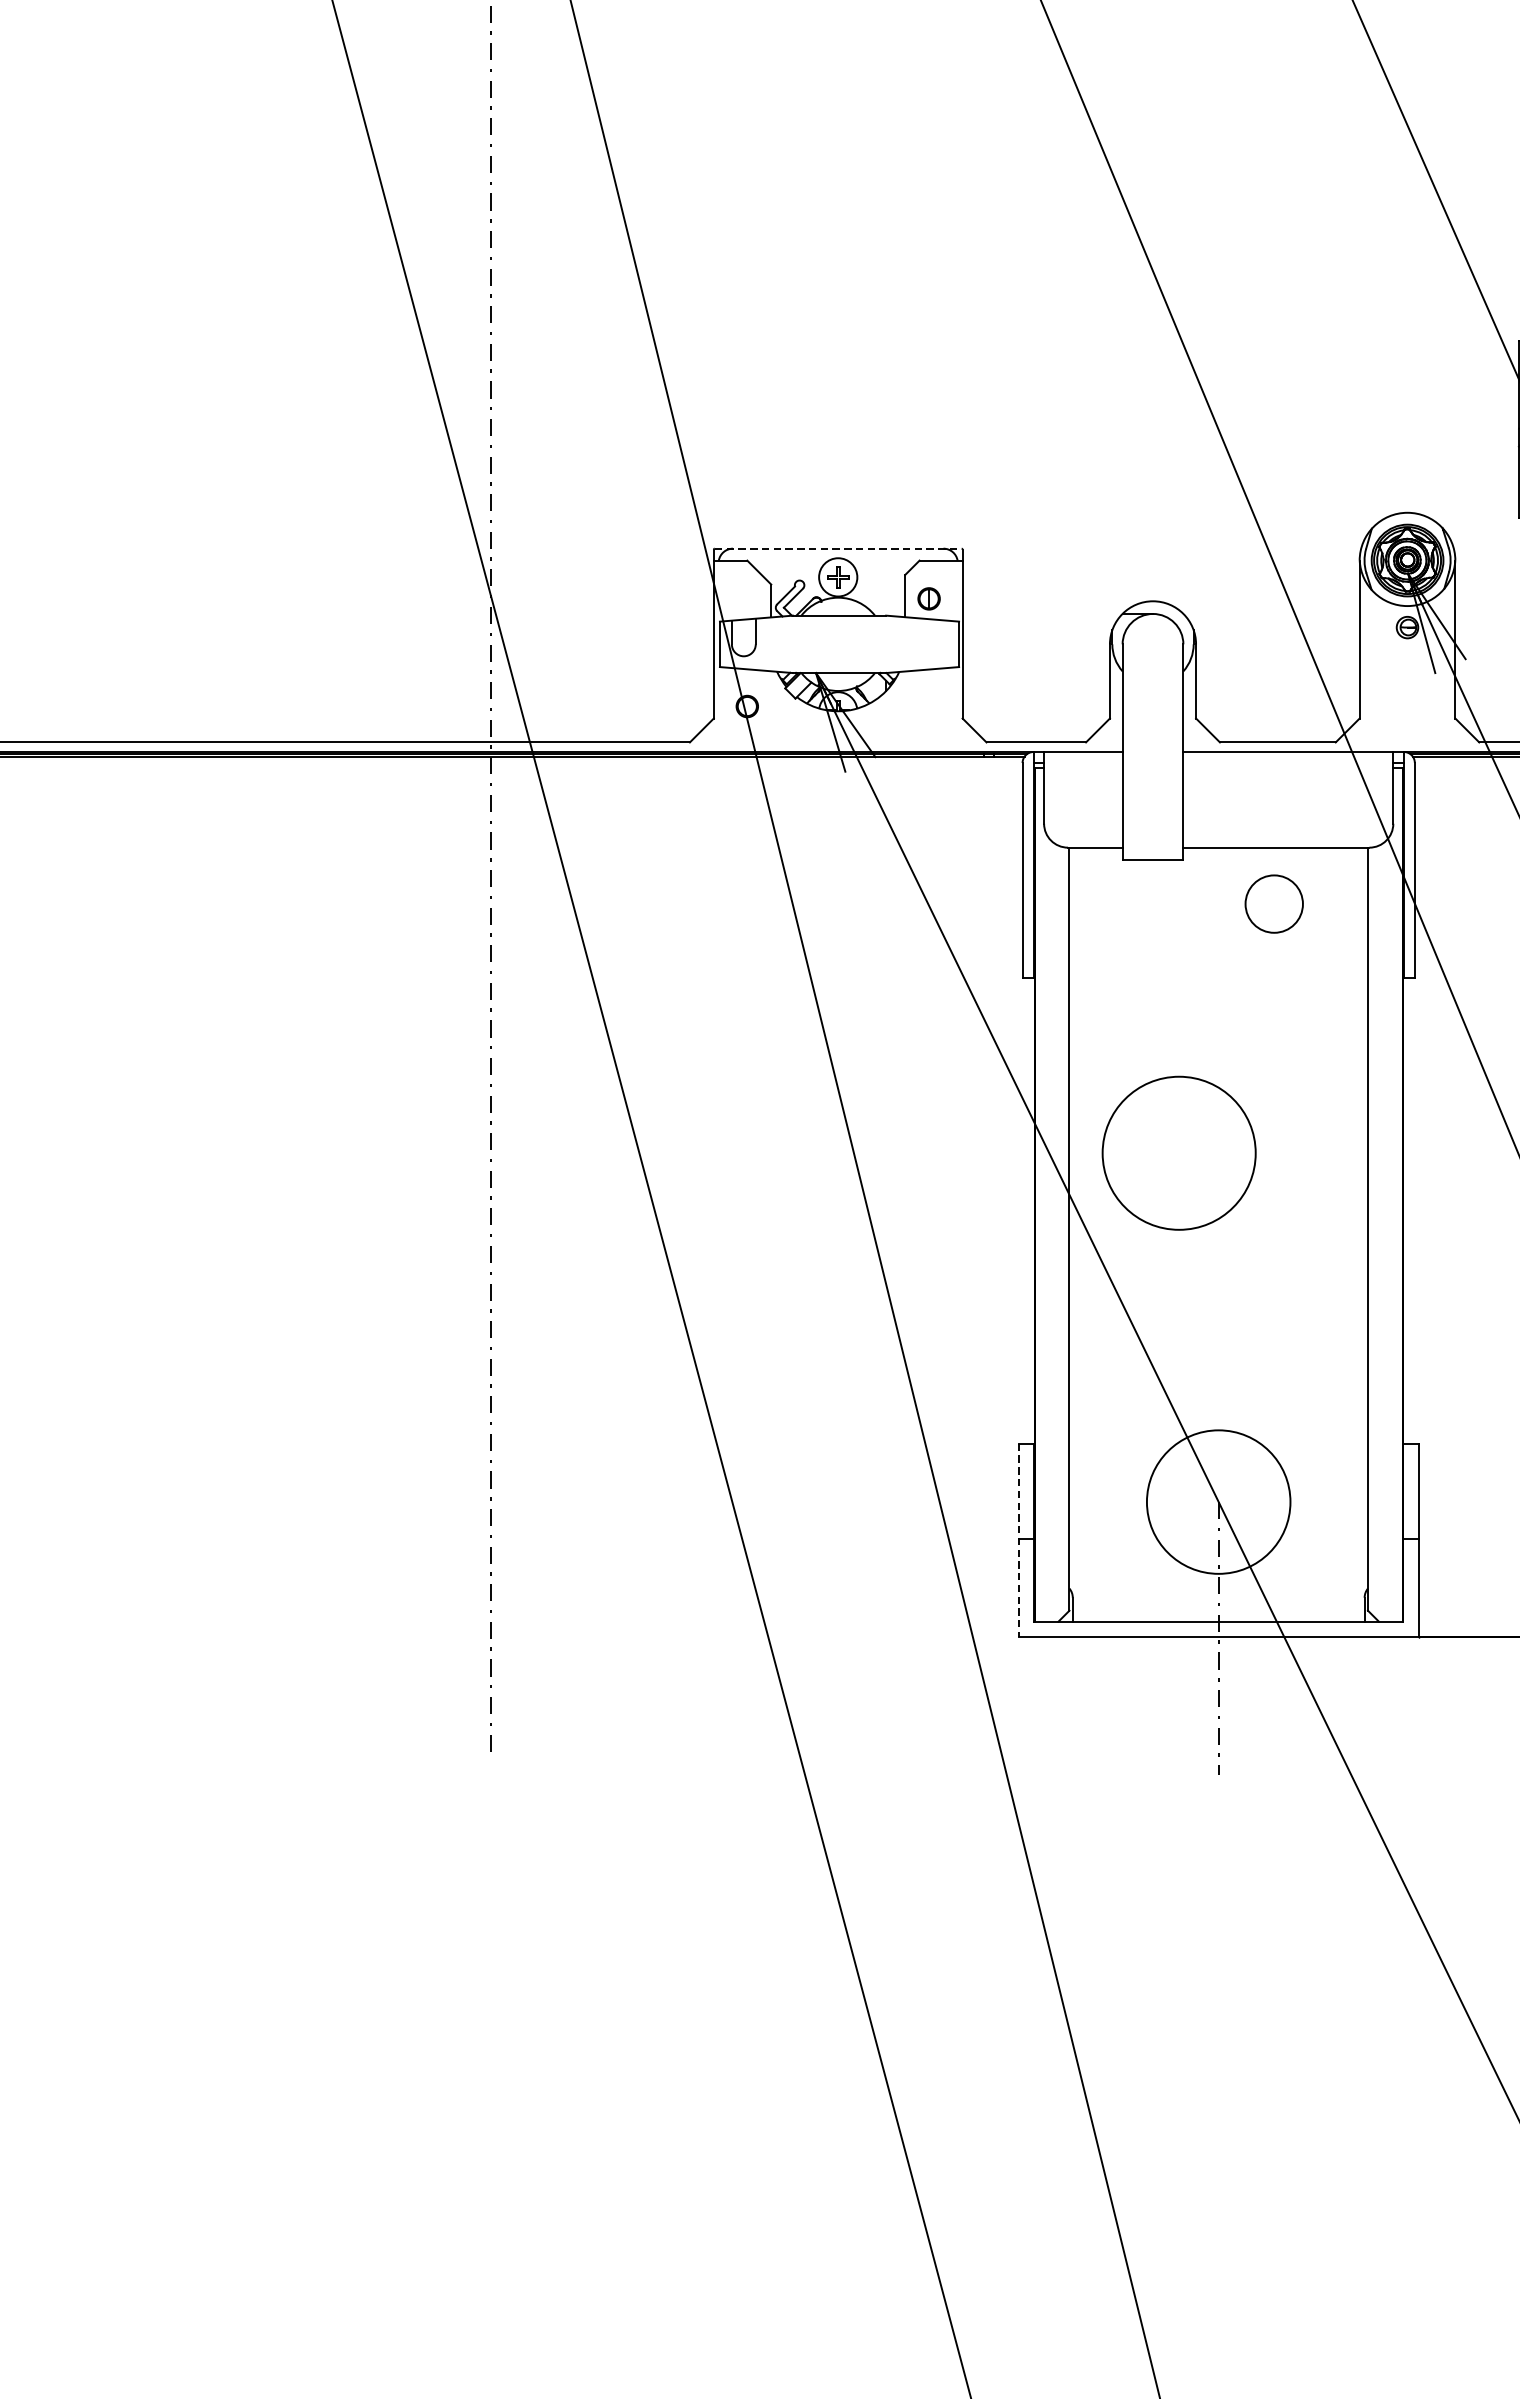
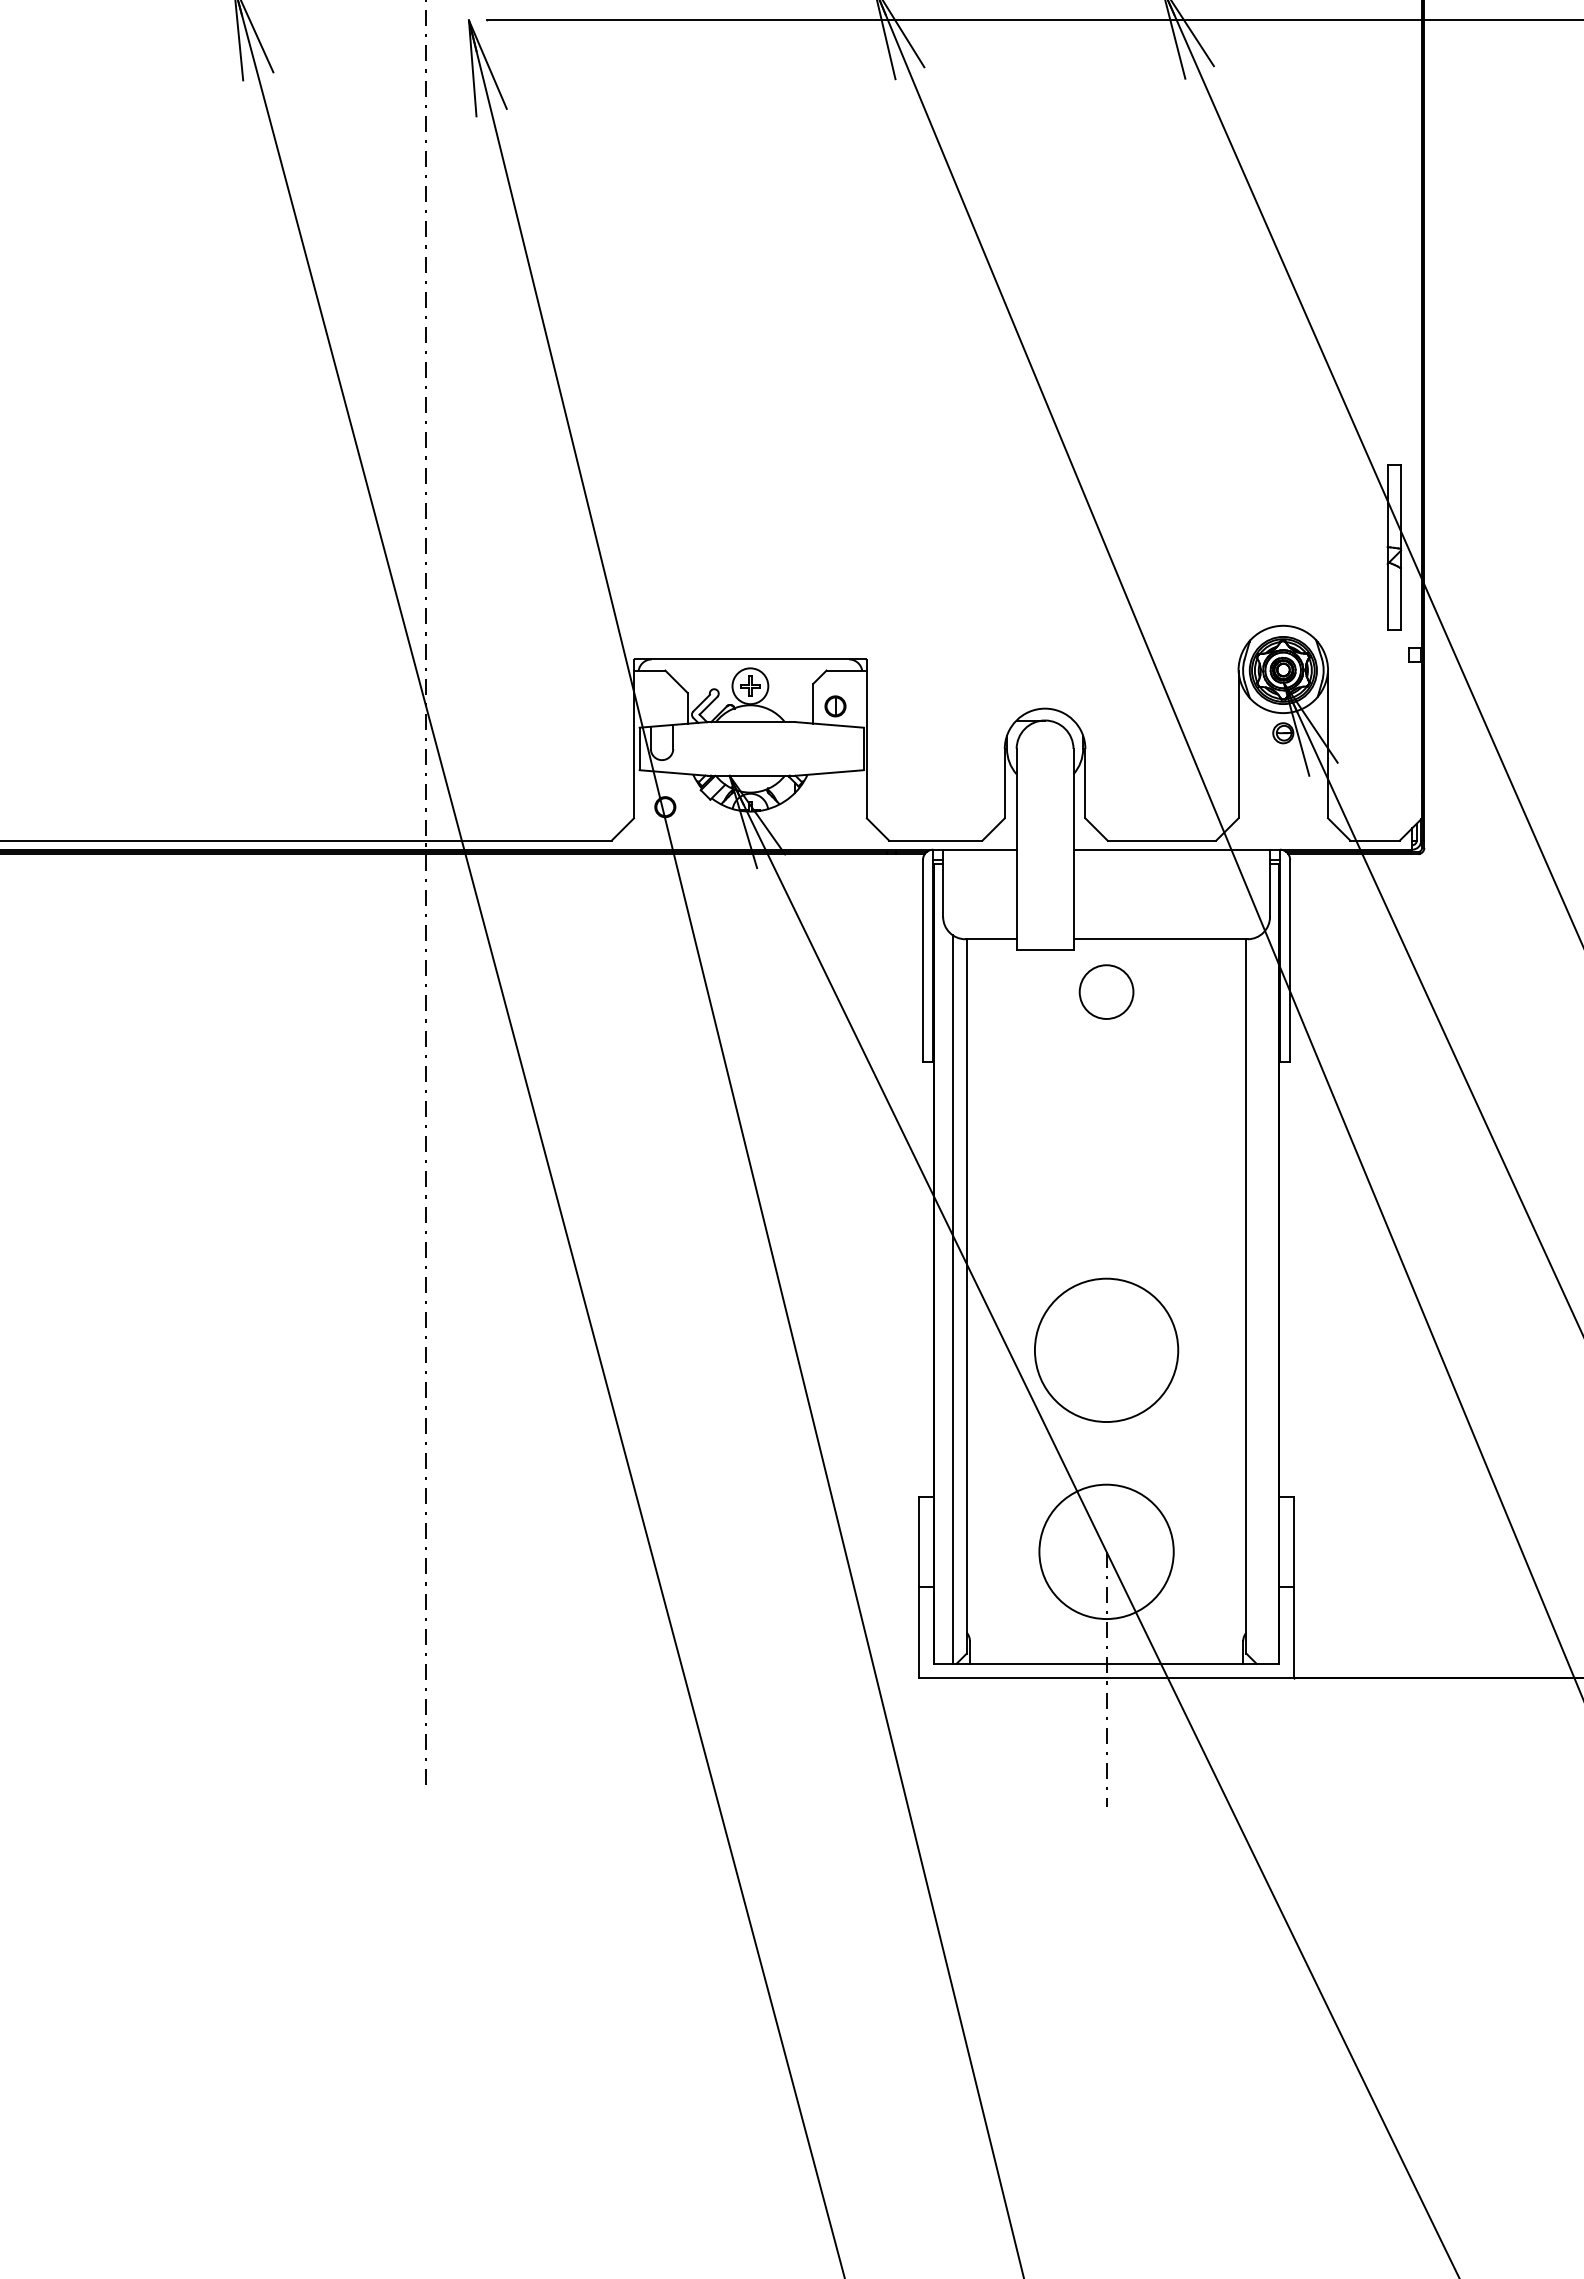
line: (838, 548) -> (750, 659), dashed -> solid
circle: (1274, 903) -> (1106, 991), moved
circle: (1179, 1152) -> (1106, 1349), moved
line: (1054, 1232) -> (952, 1299), added
line: (1018, 1541) -> (919, 1588), dashed -> solid

